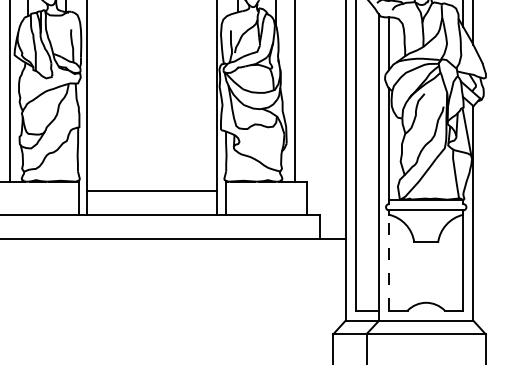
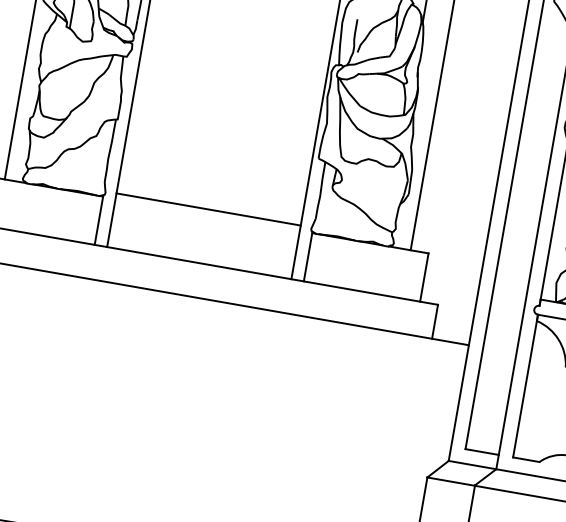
line: (151, 190) -> (207, 208), moved
line: (389, 260) -> (526, 386), dashed -> solid

